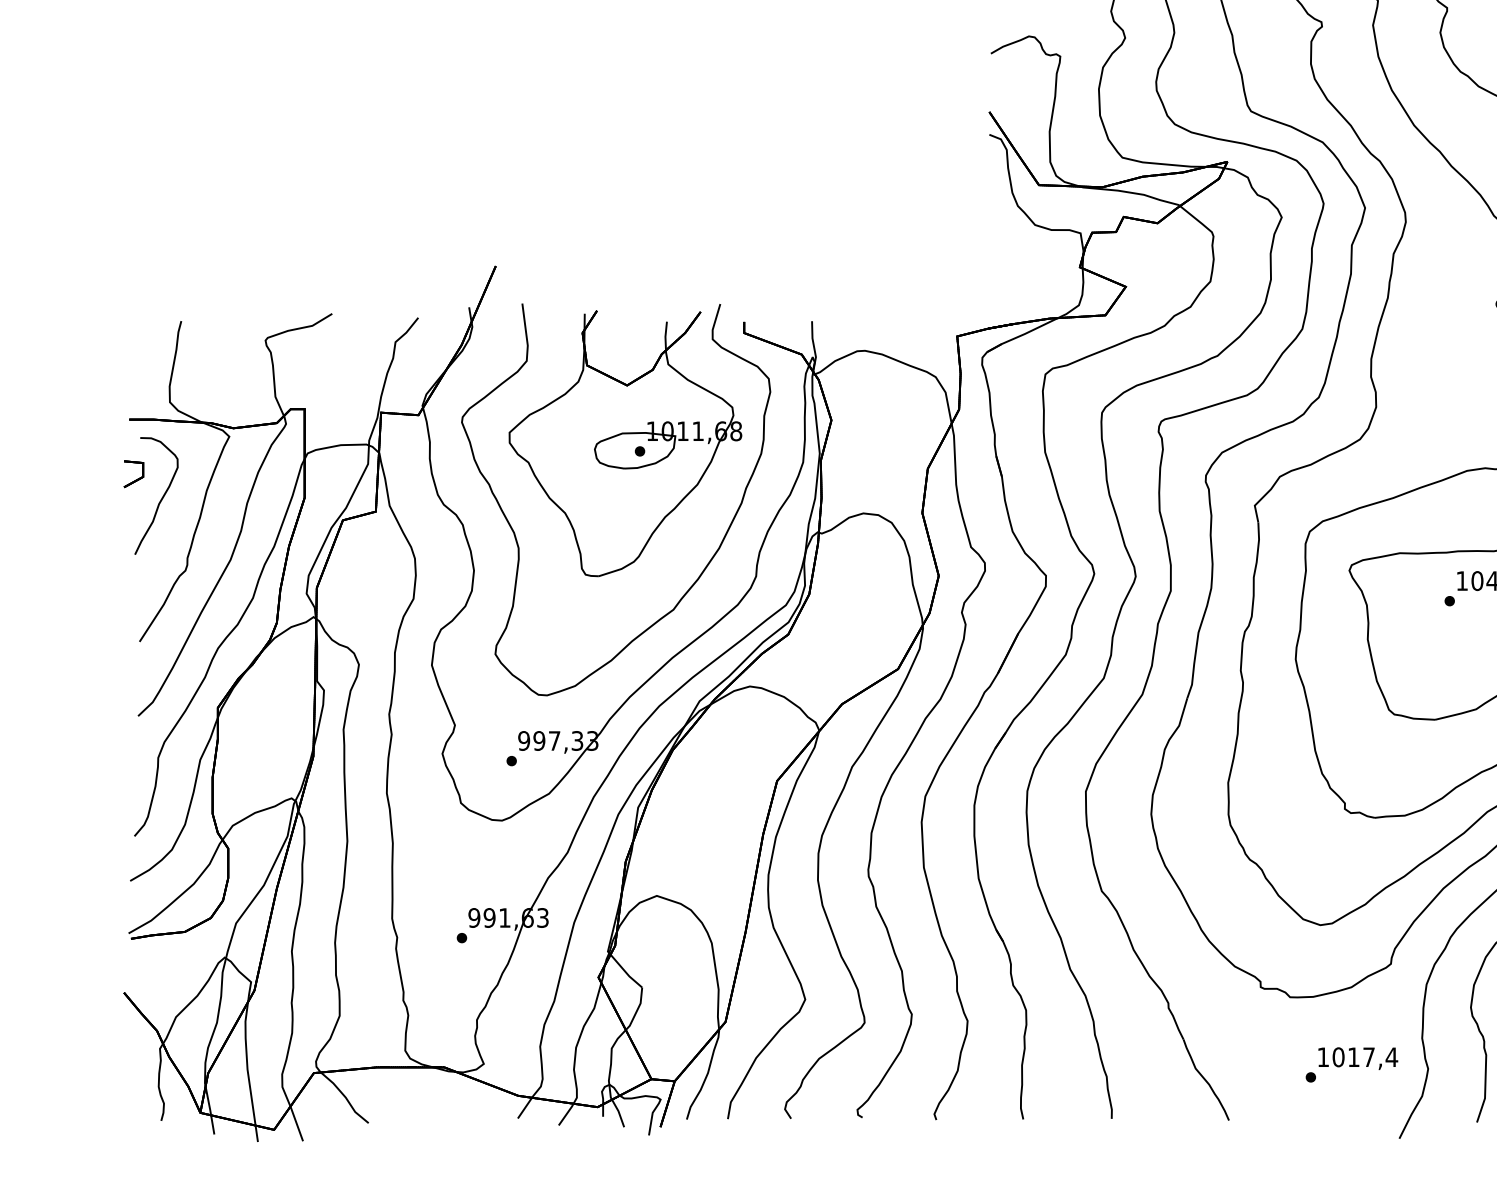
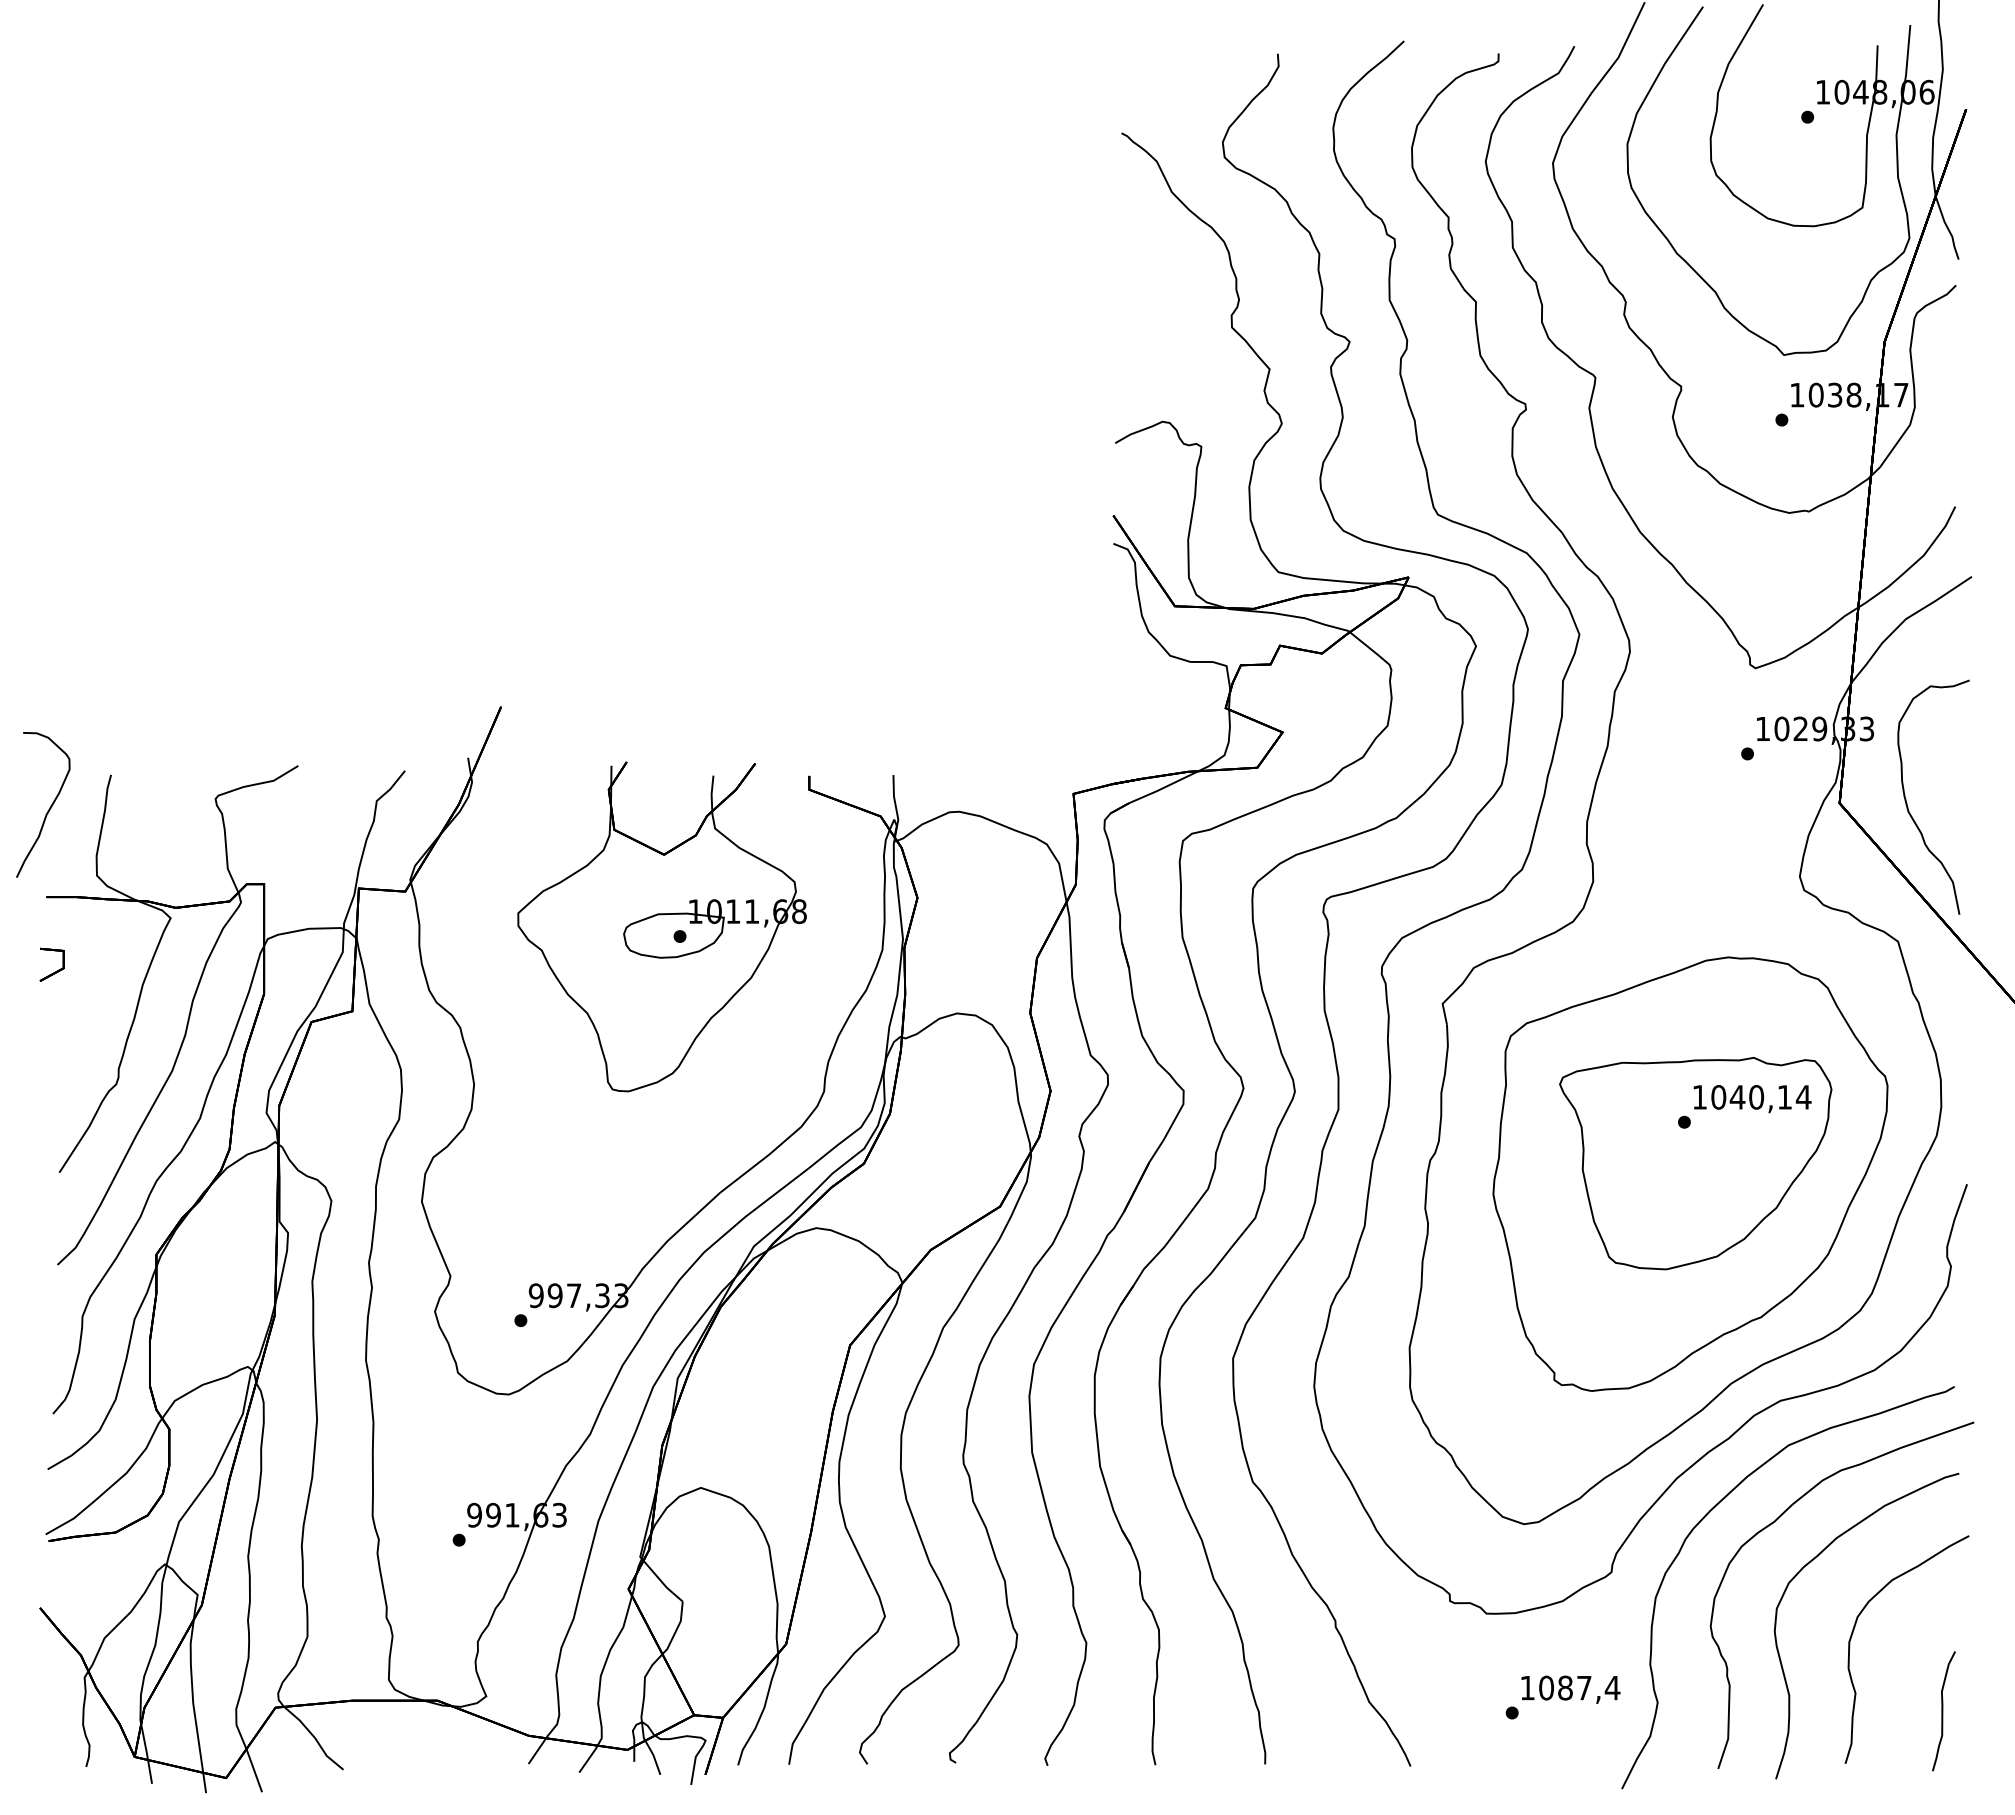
curve: (161, 498) -> (49, 807), moved
curve: (515, 533) -> (525, 1038), removed
text: (1353, 1056) -> (1565, 1687), 1017,4 -> 1087,4

